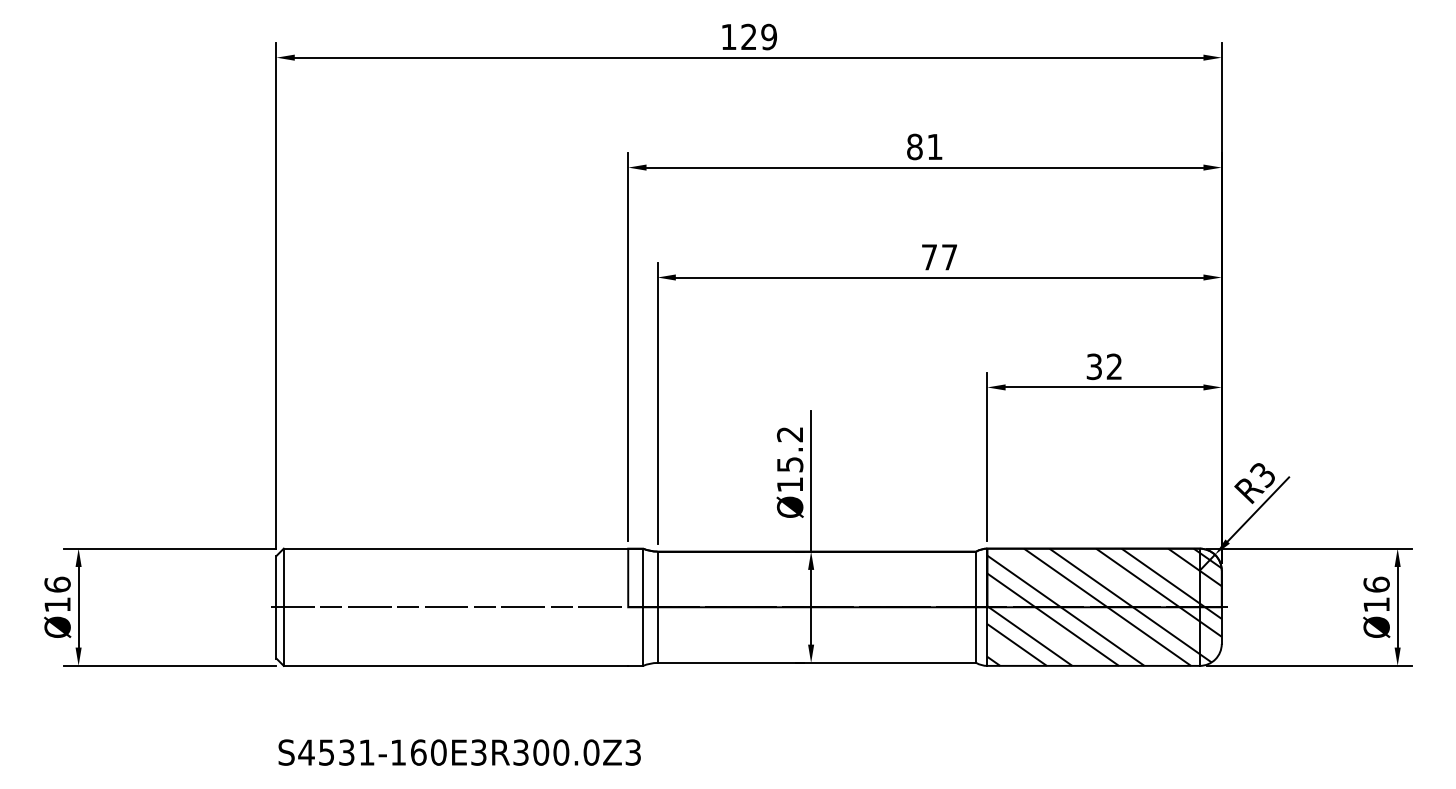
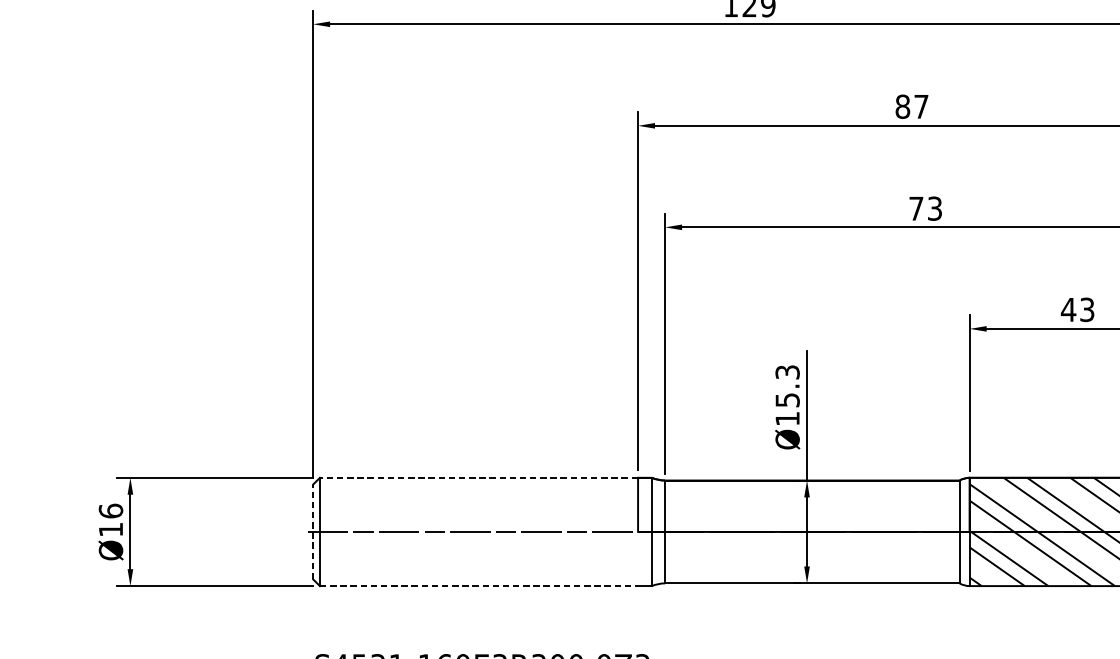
text: (934, 146) -> (920, 106), 81 -> 87
text: (949, 257) -> (934, 208), 77 -> 73
text: (1104, 366) -> (1078, 309), 32 -> 43
text: (790, 434) -> (787, 372), Ø15.2 -> Ø15.3
line: (455, 548) -> (478, 477), solid -> dashed
line: (276, 606) -> (313, 531), solid -> dashed
line: (456, 665) -> (479, 585), solid -> dashed

